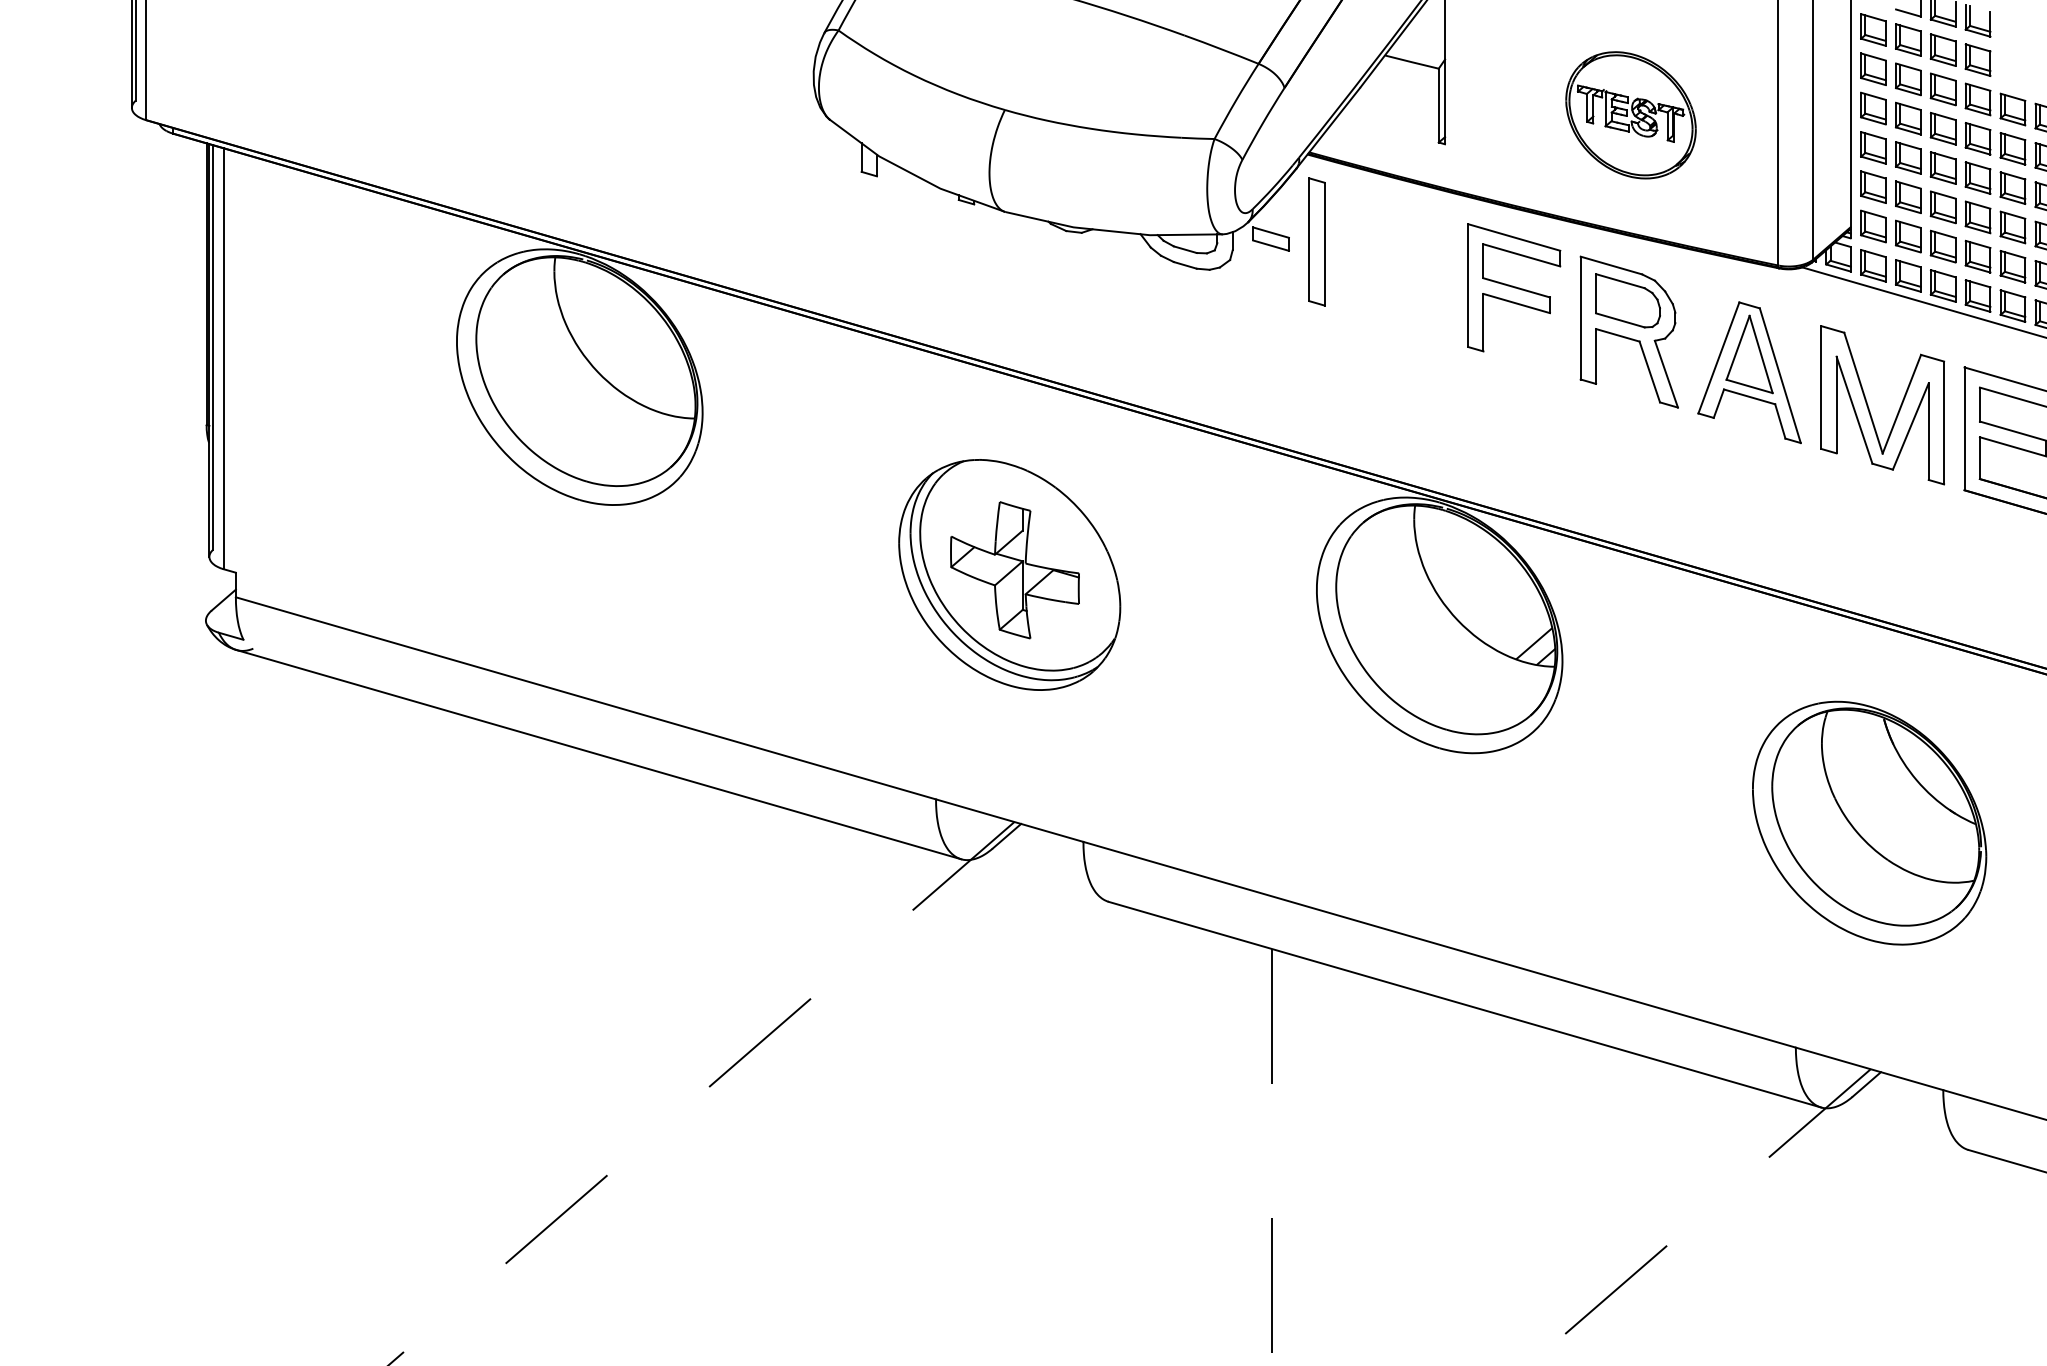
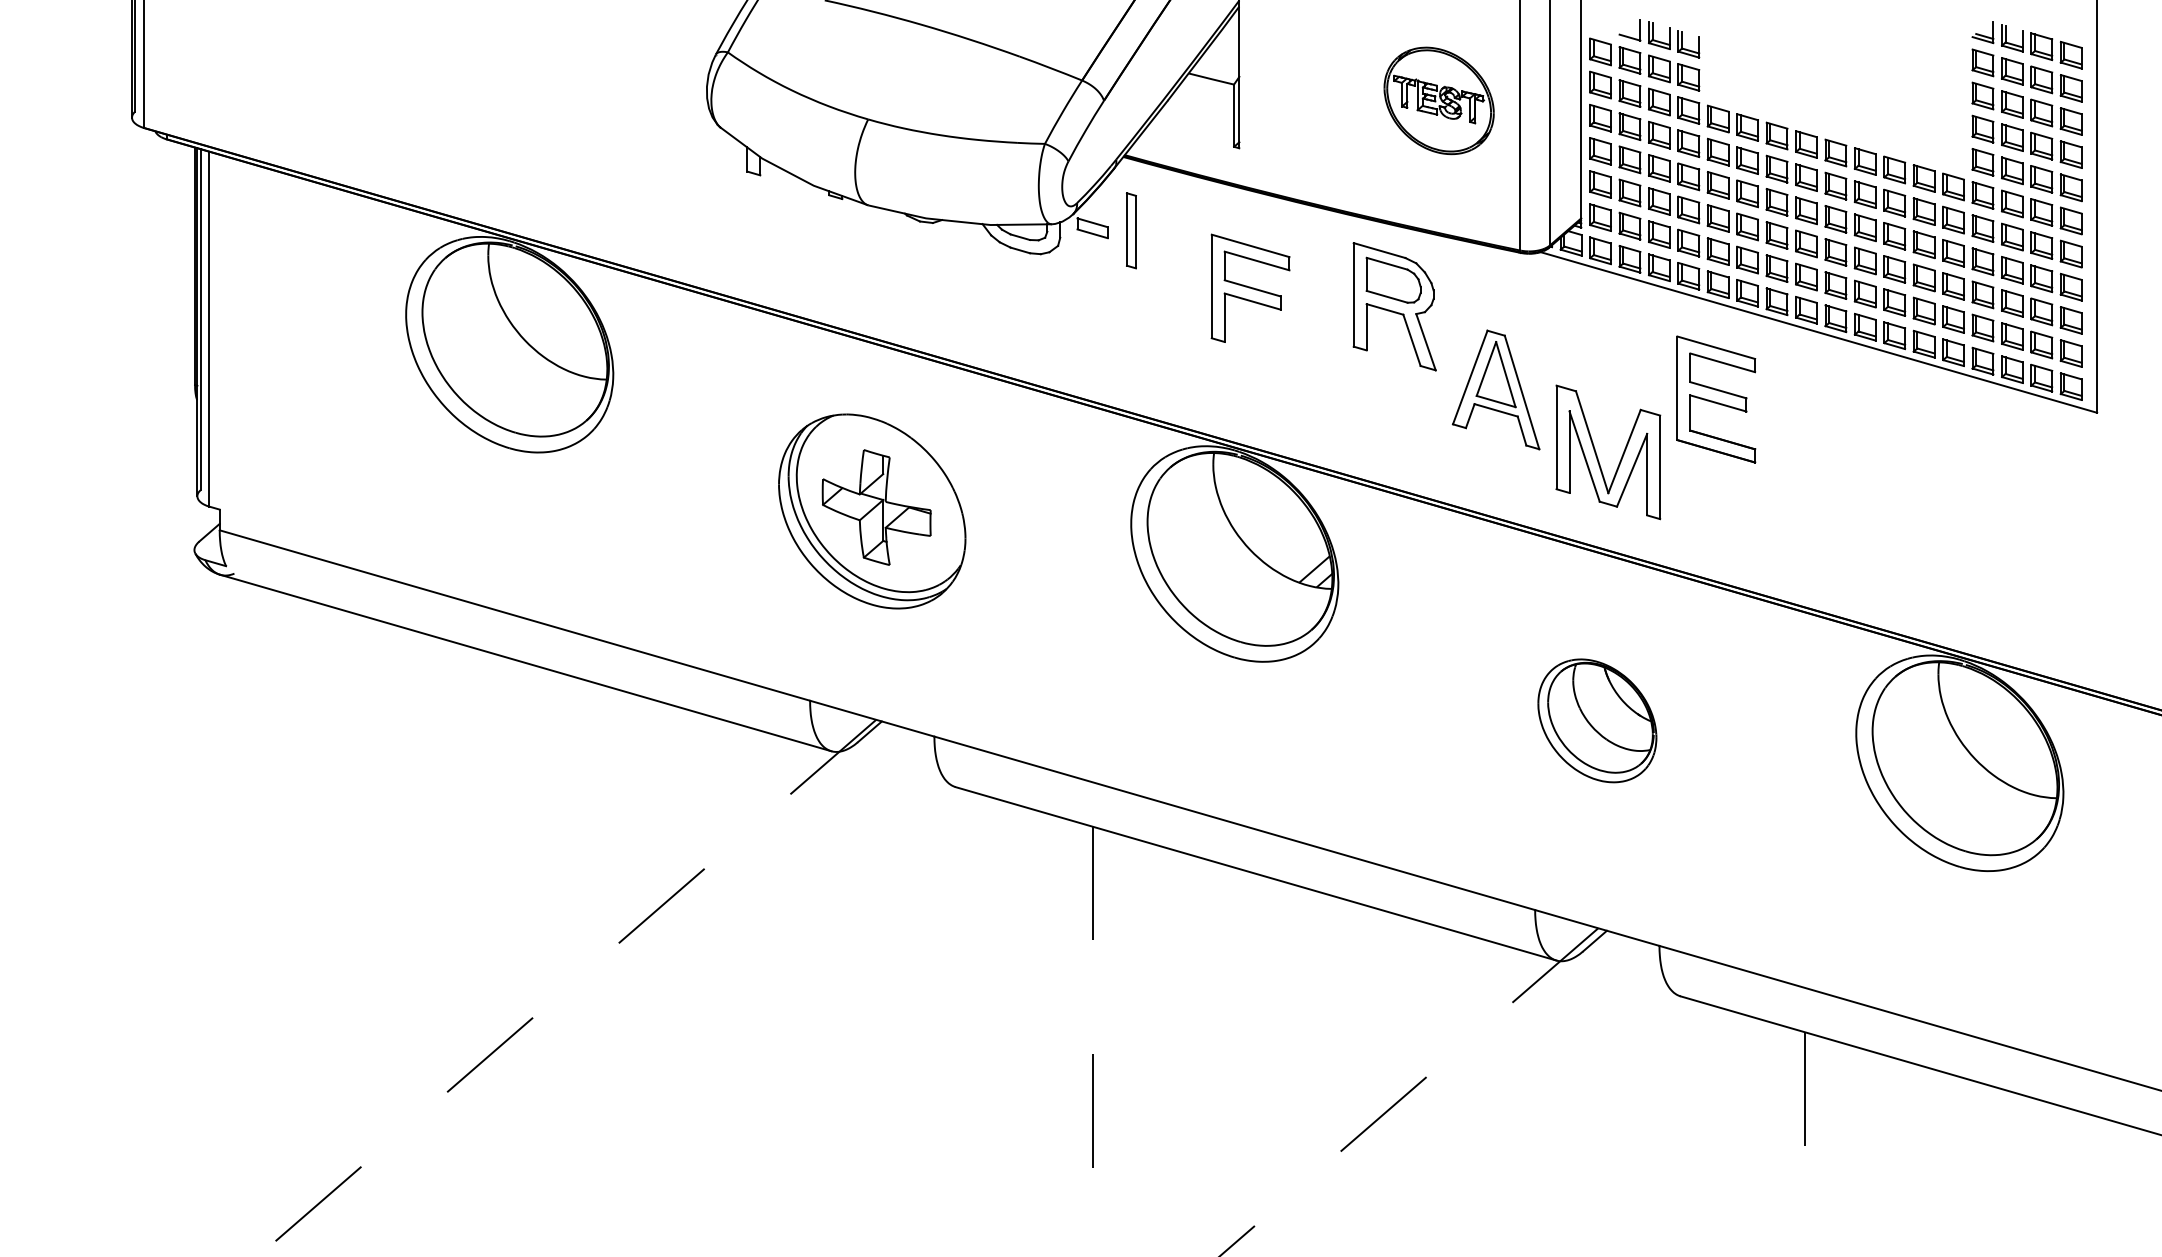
part: (1630, 114) -> (1438, 100), moved
part: (1317, 241) -> (1131, 230), size x0.7
part: (1514, 286) -> (1250, 287), moved
part: (1748, 372) -> (1495, 389), moved
part: (1869, 408) -> (1597, 455), moved
part: (1869, 822) -> (1597, 720), size x0.6

